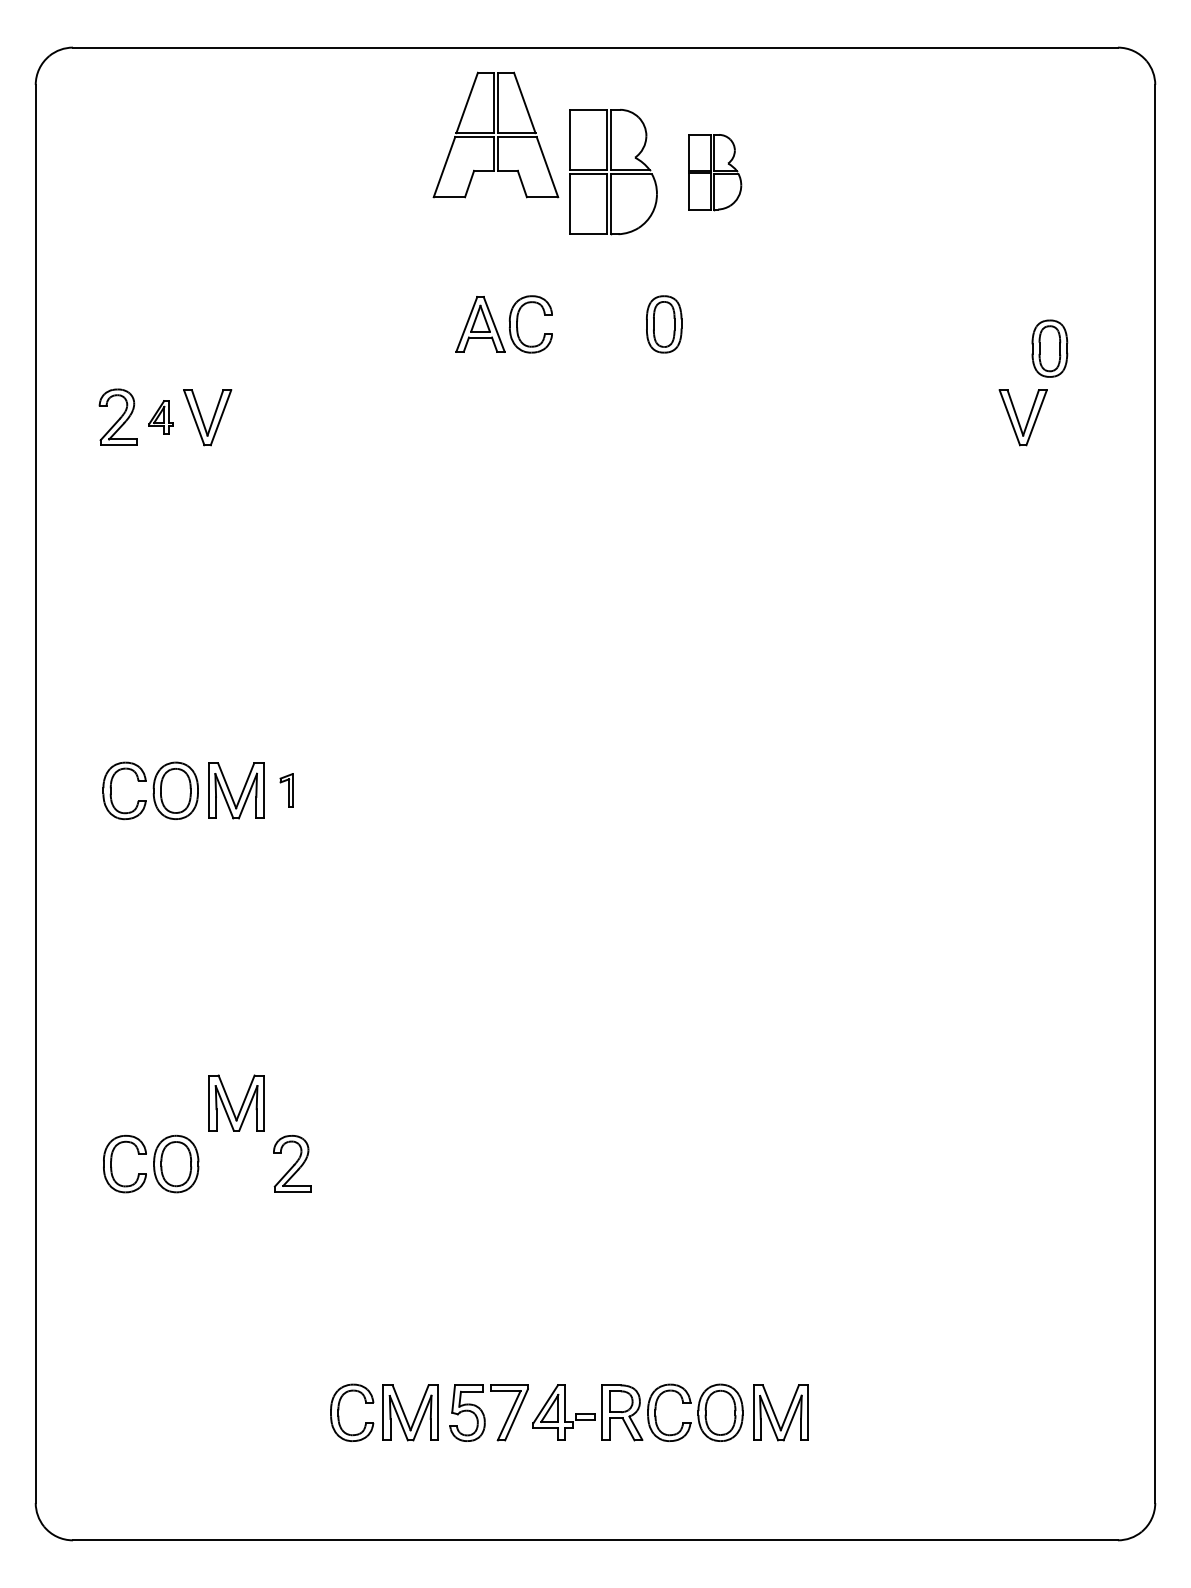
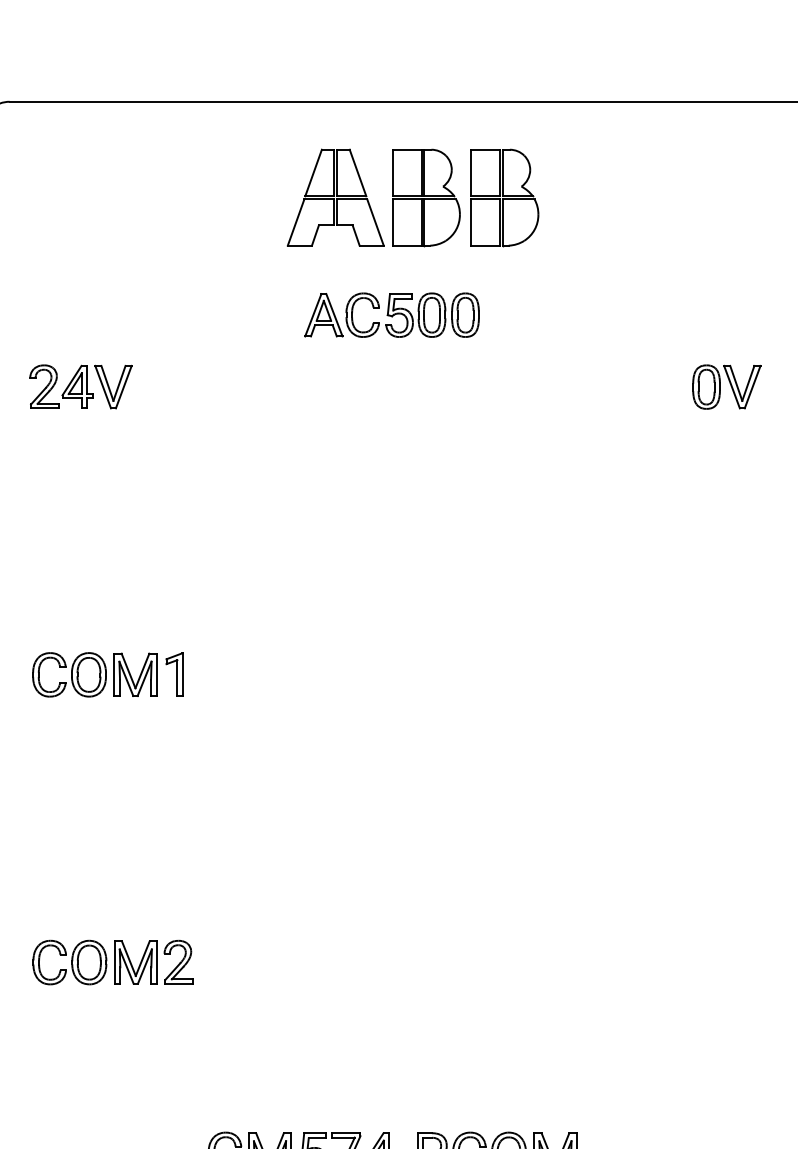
part: (495, 134) -> (335, 197), moved
part: (714, 172) -> (504, 198), size x1.67
part: (599, 324) -> (415, 315), added
part: (1049, 348) -> (706, 386), moved
part: (160, 417) -> (77, 386), size x1.67
part: (286, 790) -> (174, 674), size x1.67
part: (236, 1102) -> (135, 962), moved

